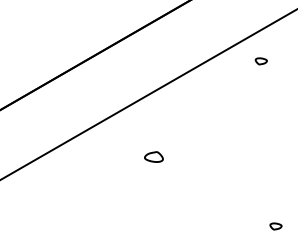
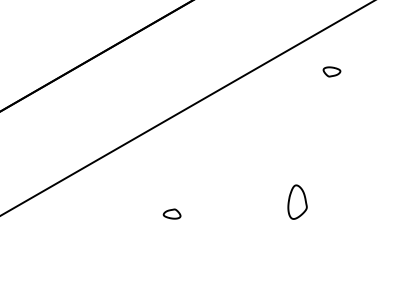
part: (238, 148) -> (297, 201), added
part: (153, 156) -> (171, 213), size x0.62

